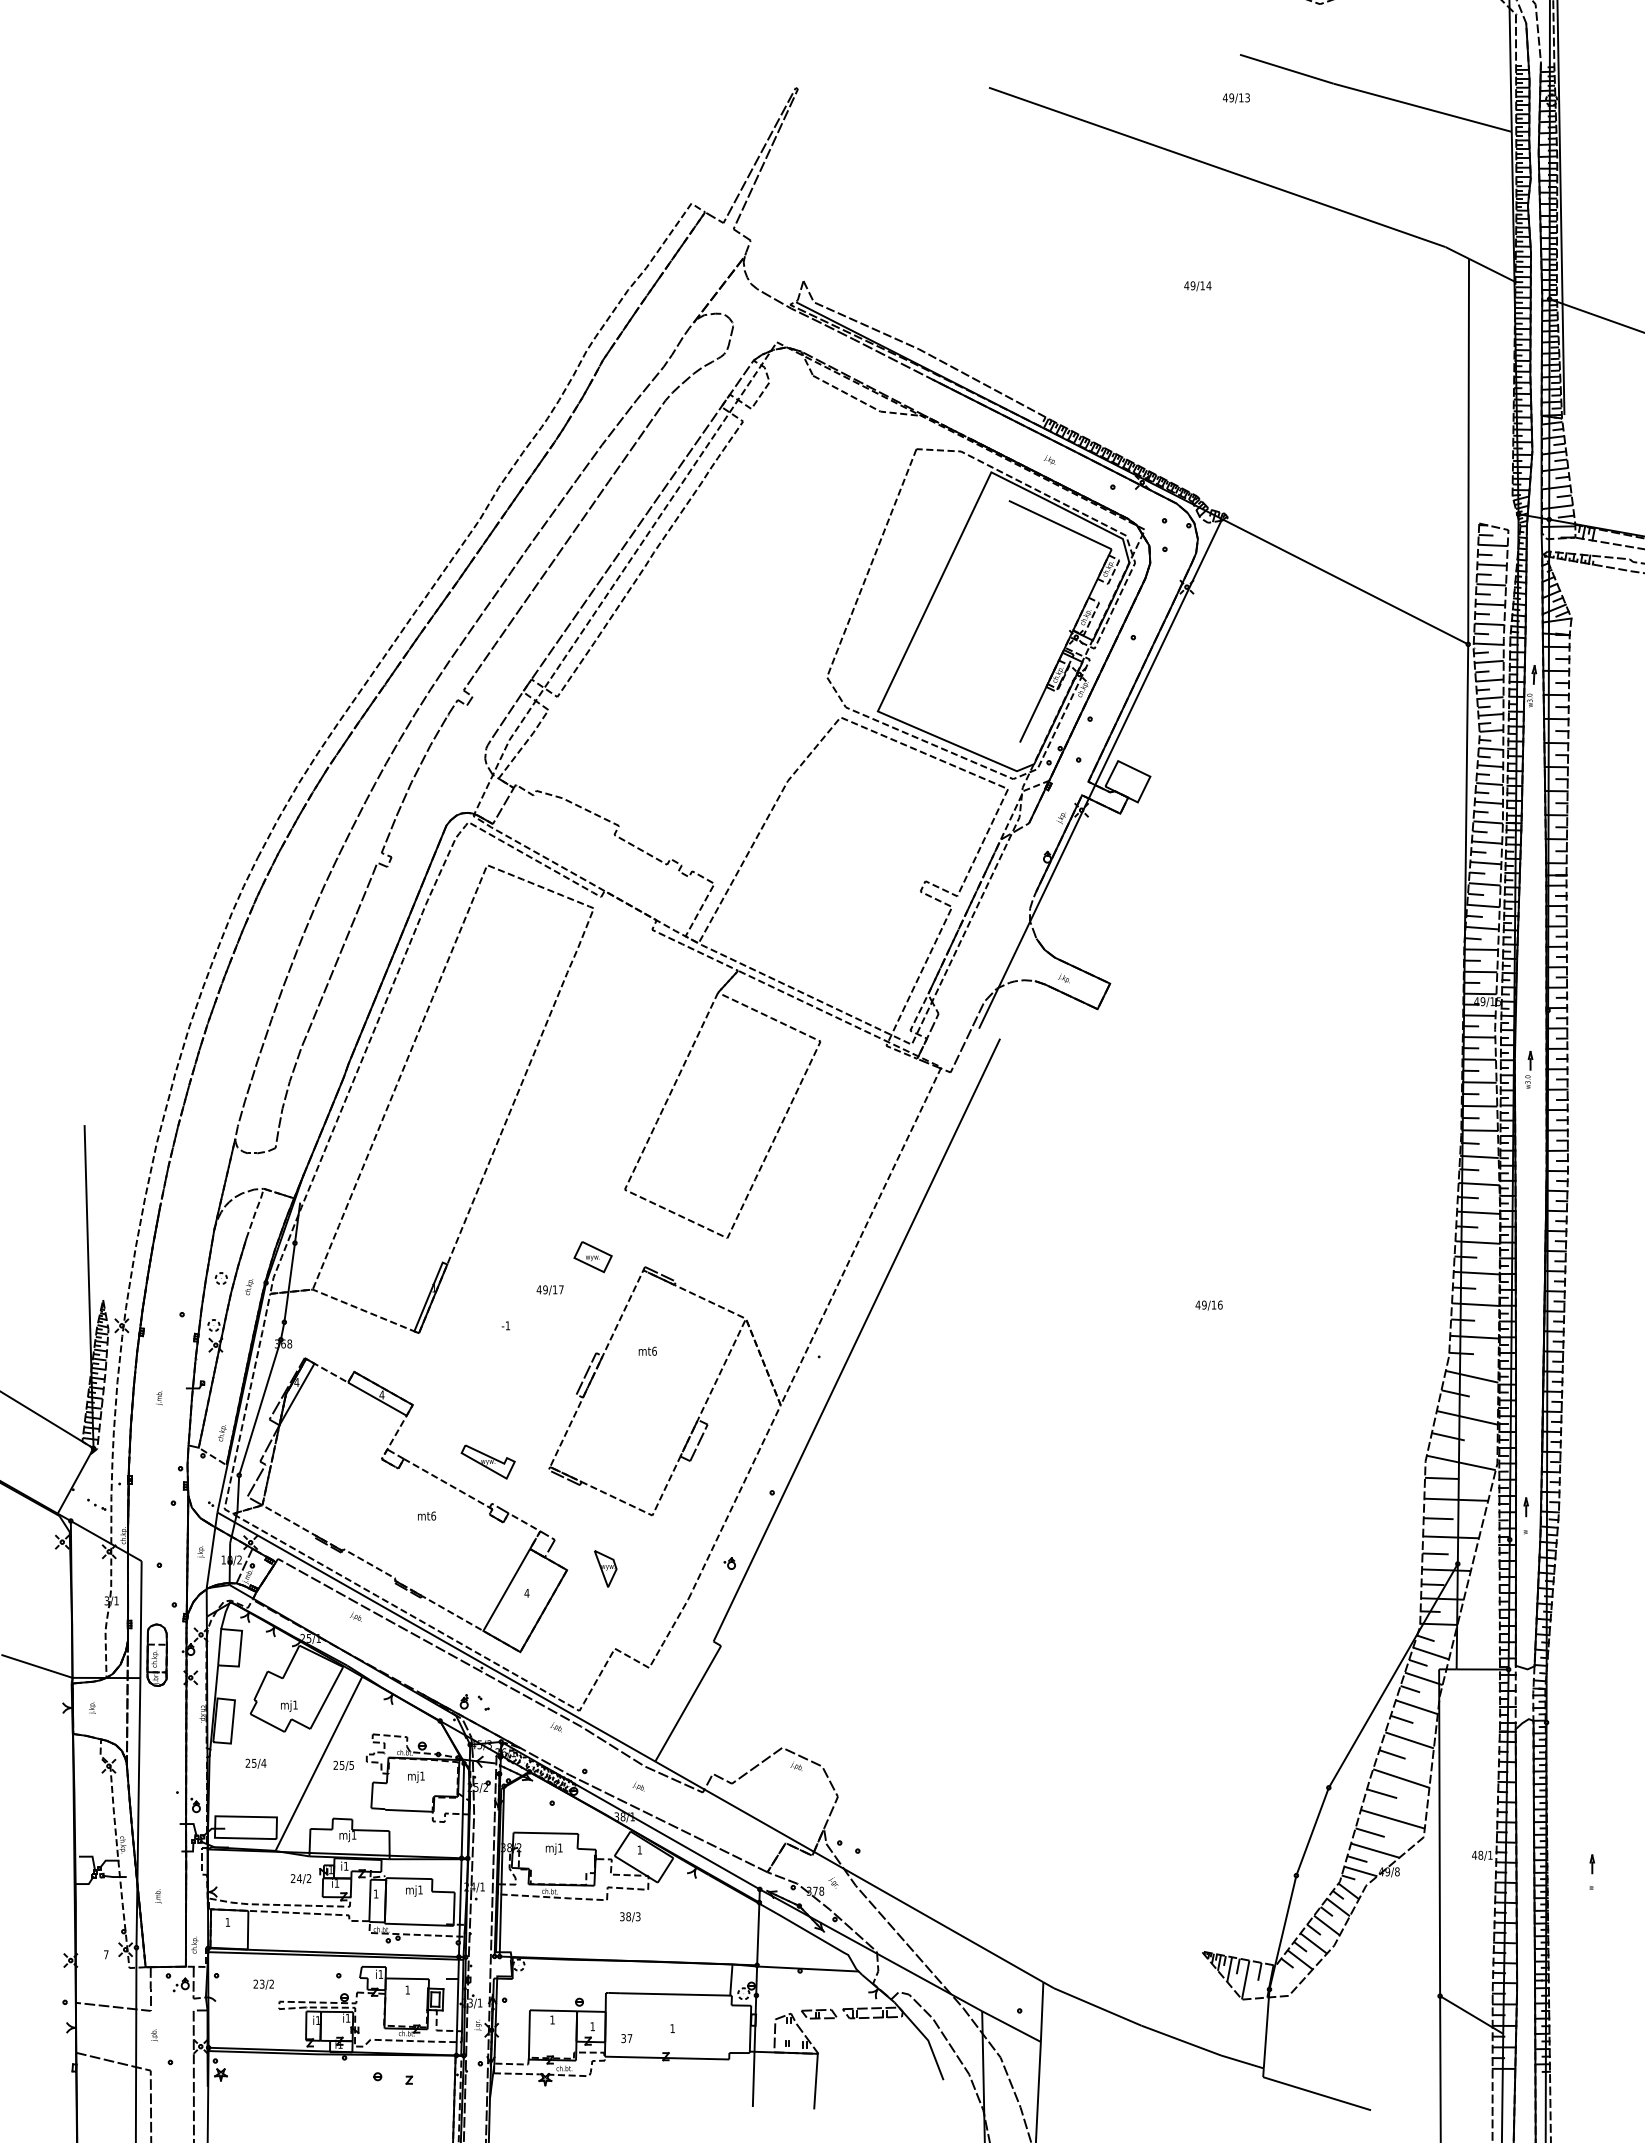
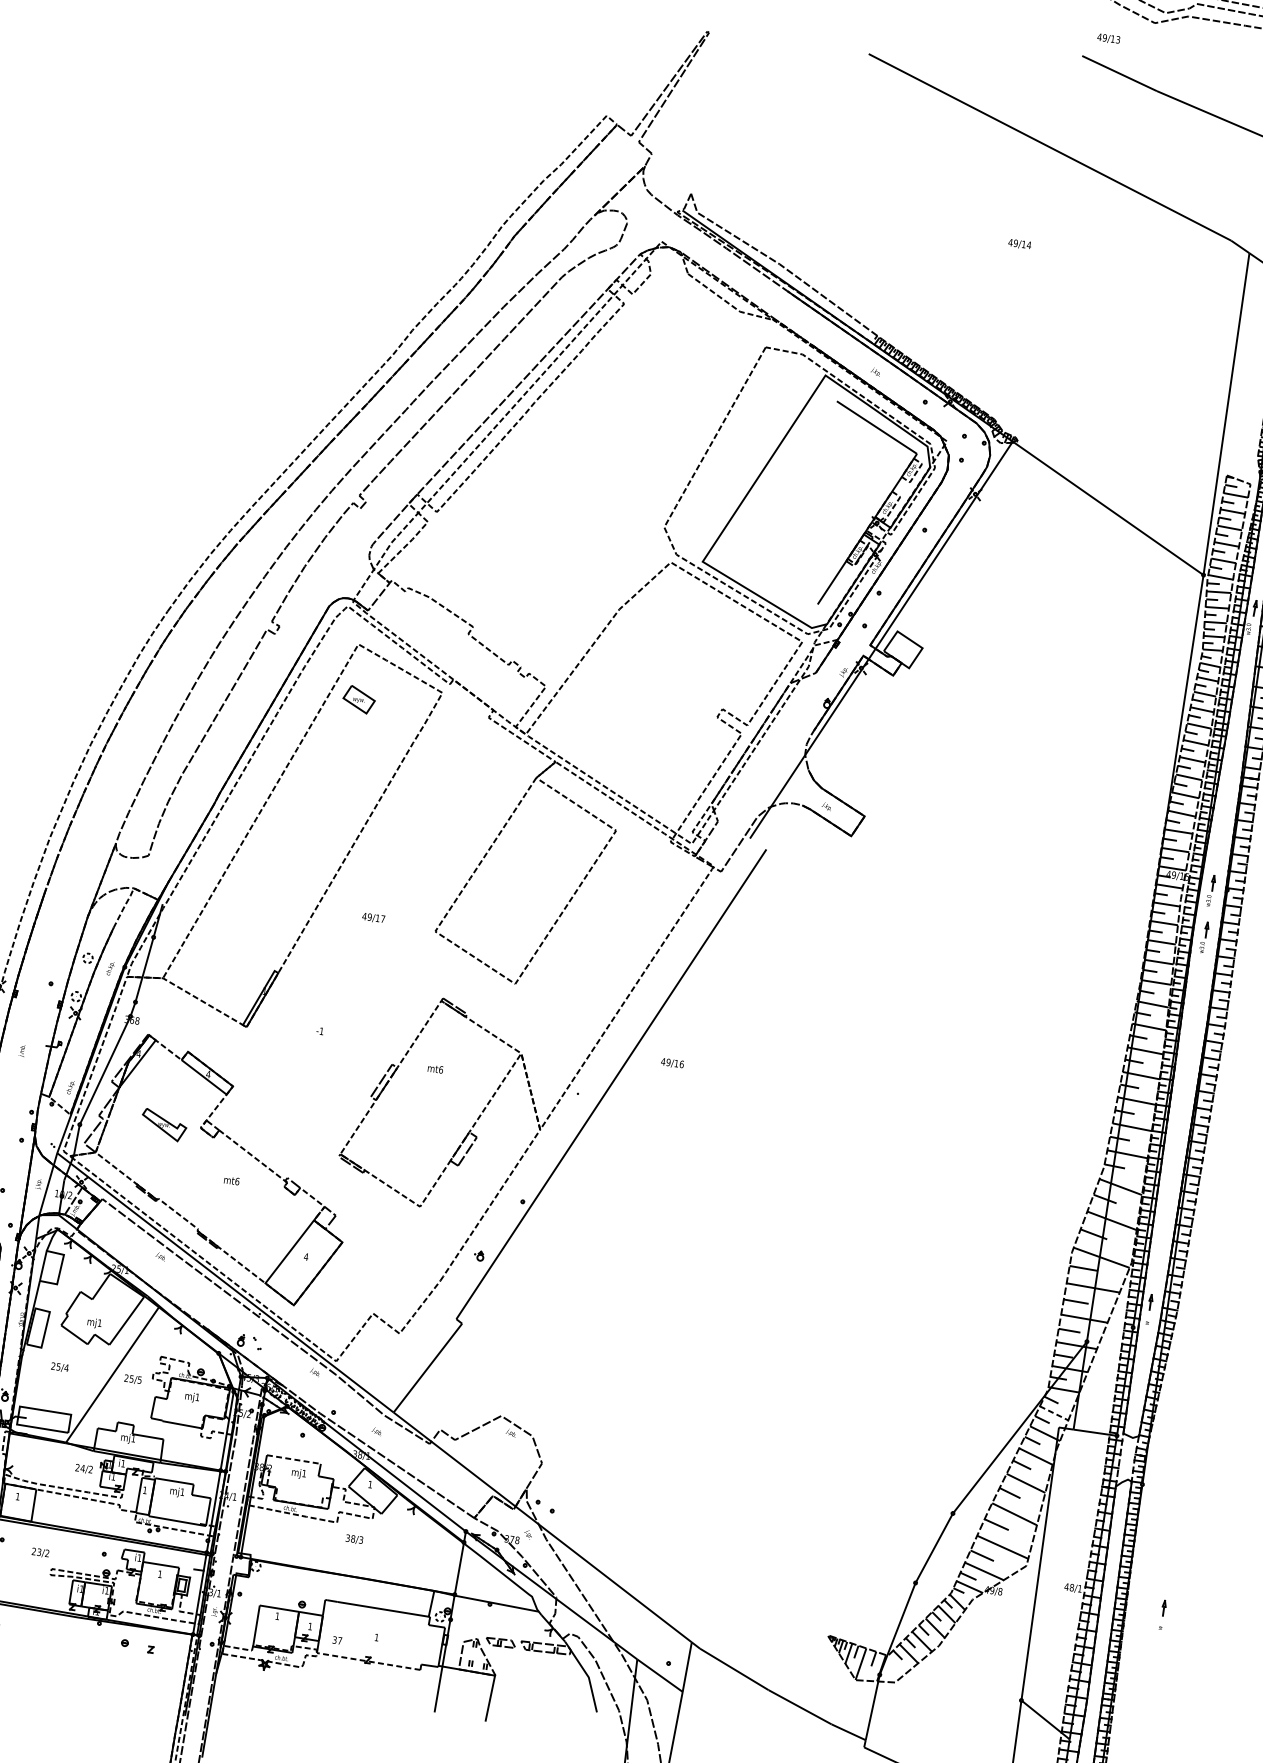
text: (1235, 98) -> (1107, 38), moved
part: (1529, 1013) -> (1211, 890), added
part: (592, 1257) -> (358, 699), moved
text: (549, 1290) -> (373, 918), moved
text: (1208, 1305) -> (671, 1063), moved
part: (487, 1461) -> (163, 1124), moved
part: (605, 1568) -> (374, 1245), removed
line: (1431, 1653) -> (1054, 1413), solid -> dashed
line: (546, 1833) -> (294, 1459), solid -> dashed
line: (666, 2058) -> (368, 1661), solid -> dashed

